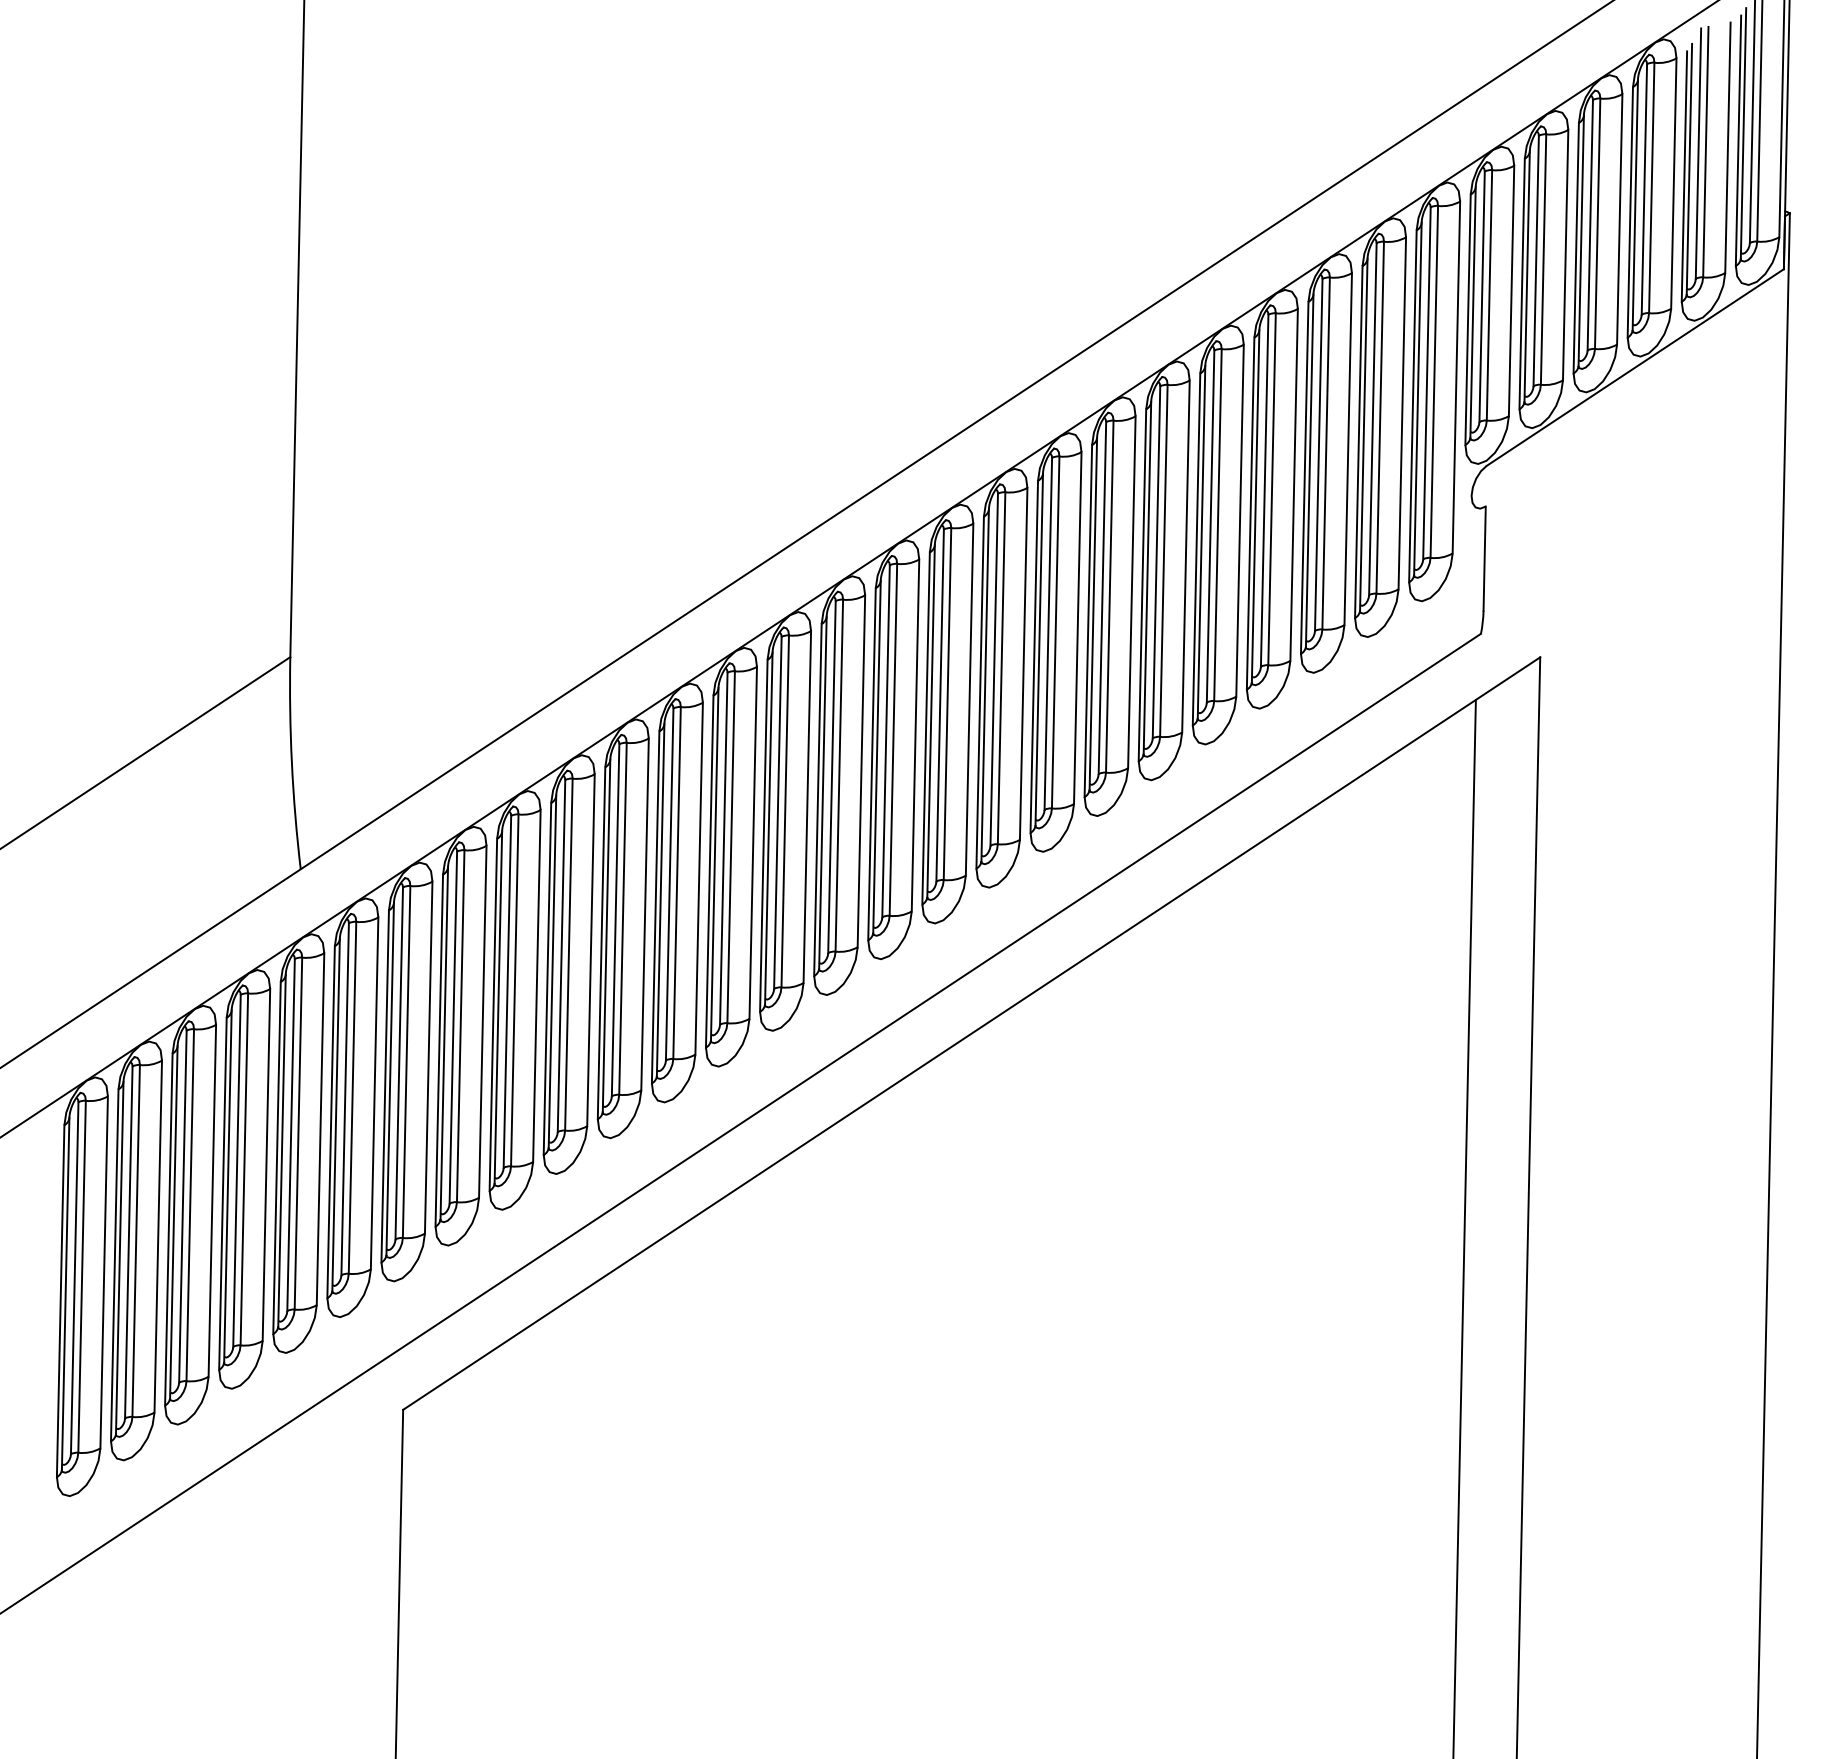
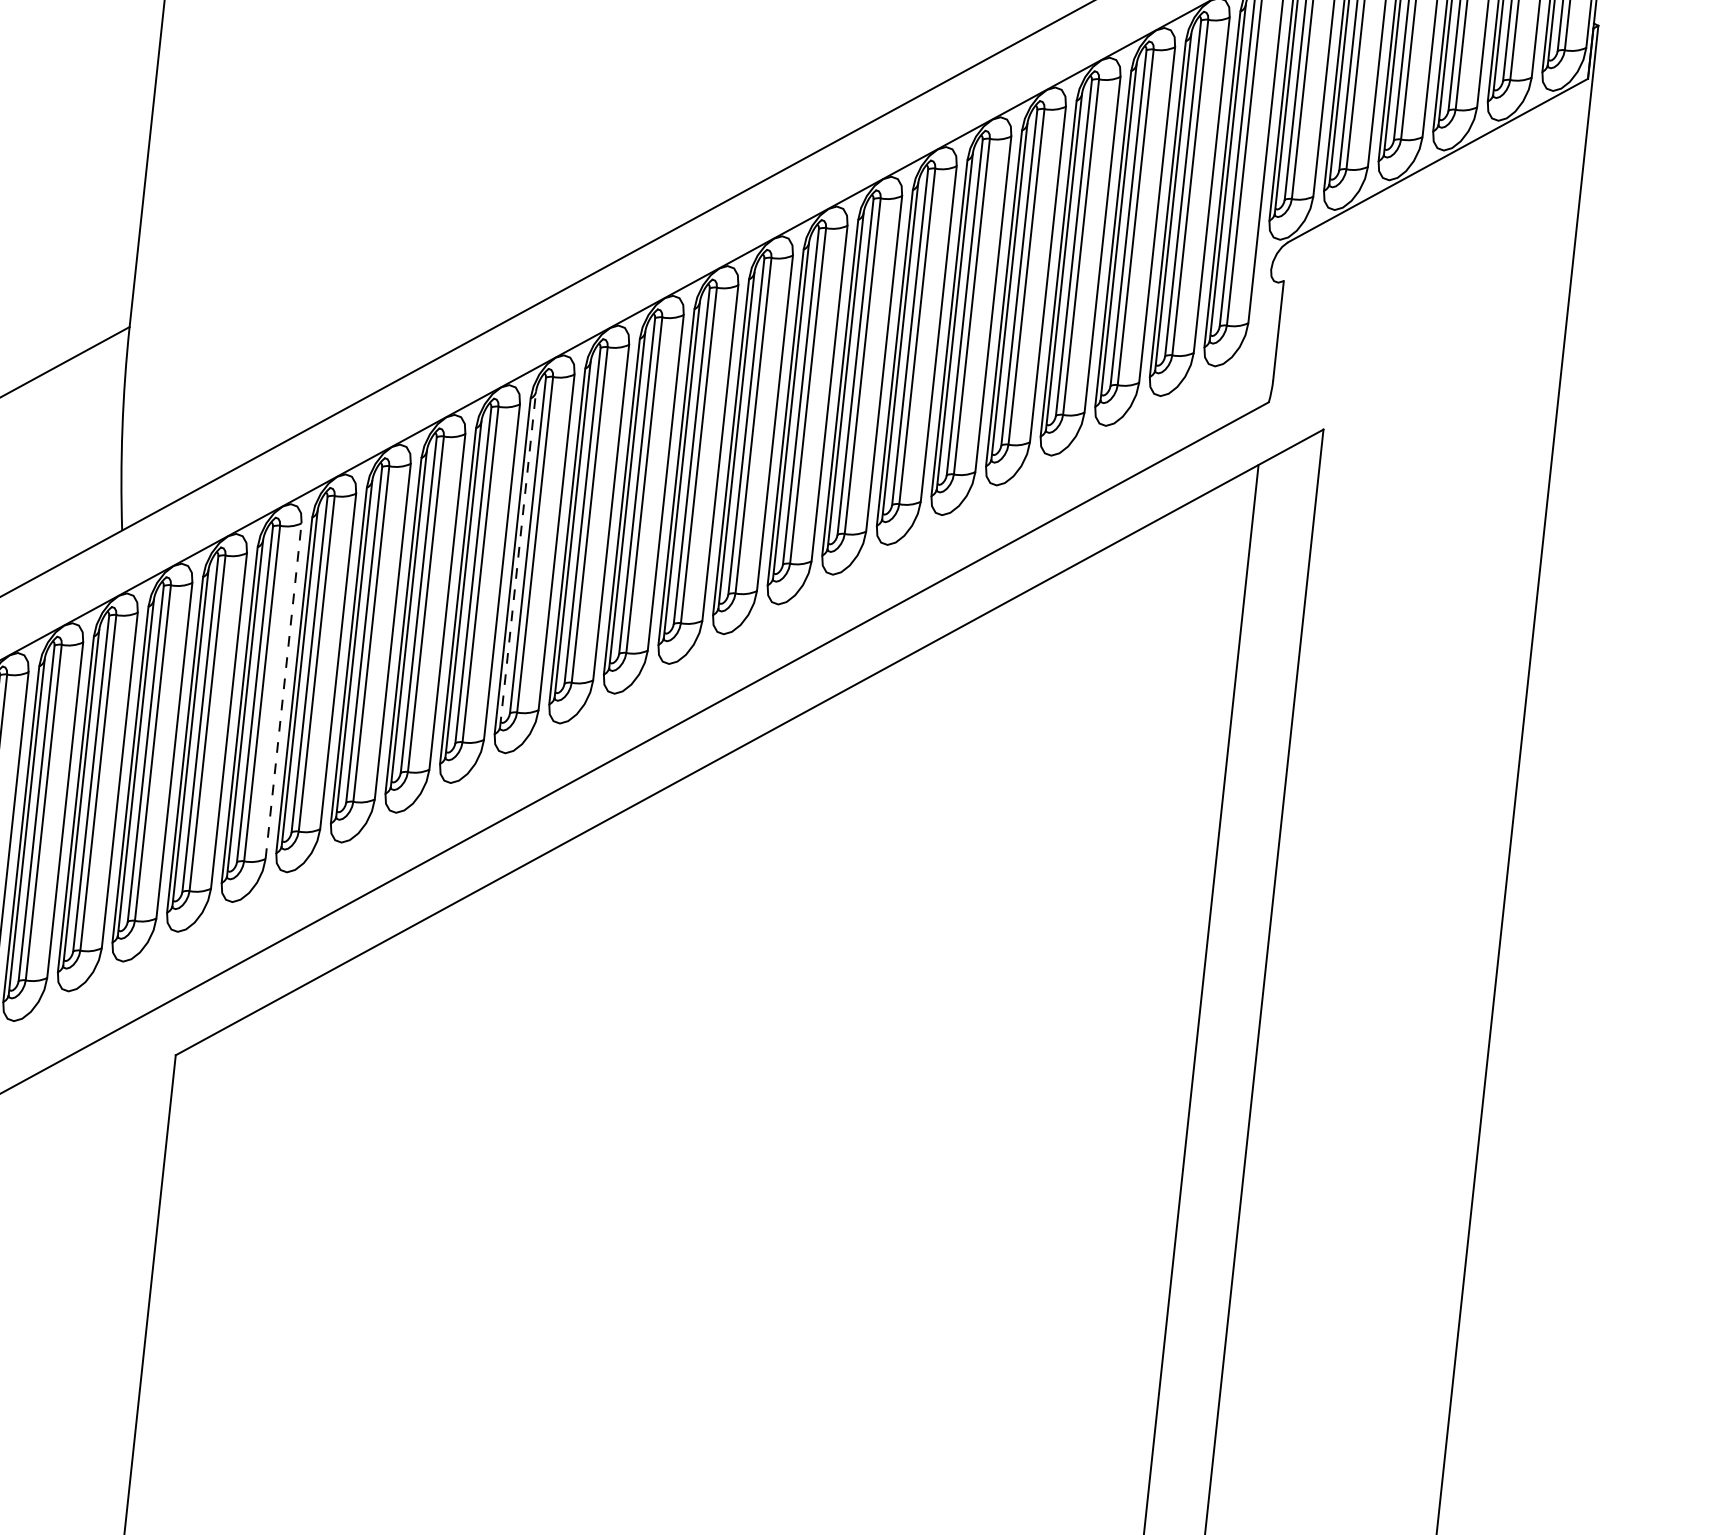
line: (714, 863) -> (517, 558), solid -> dashed
line: (482, 1021) -> (283, 690), solid -> dashed

